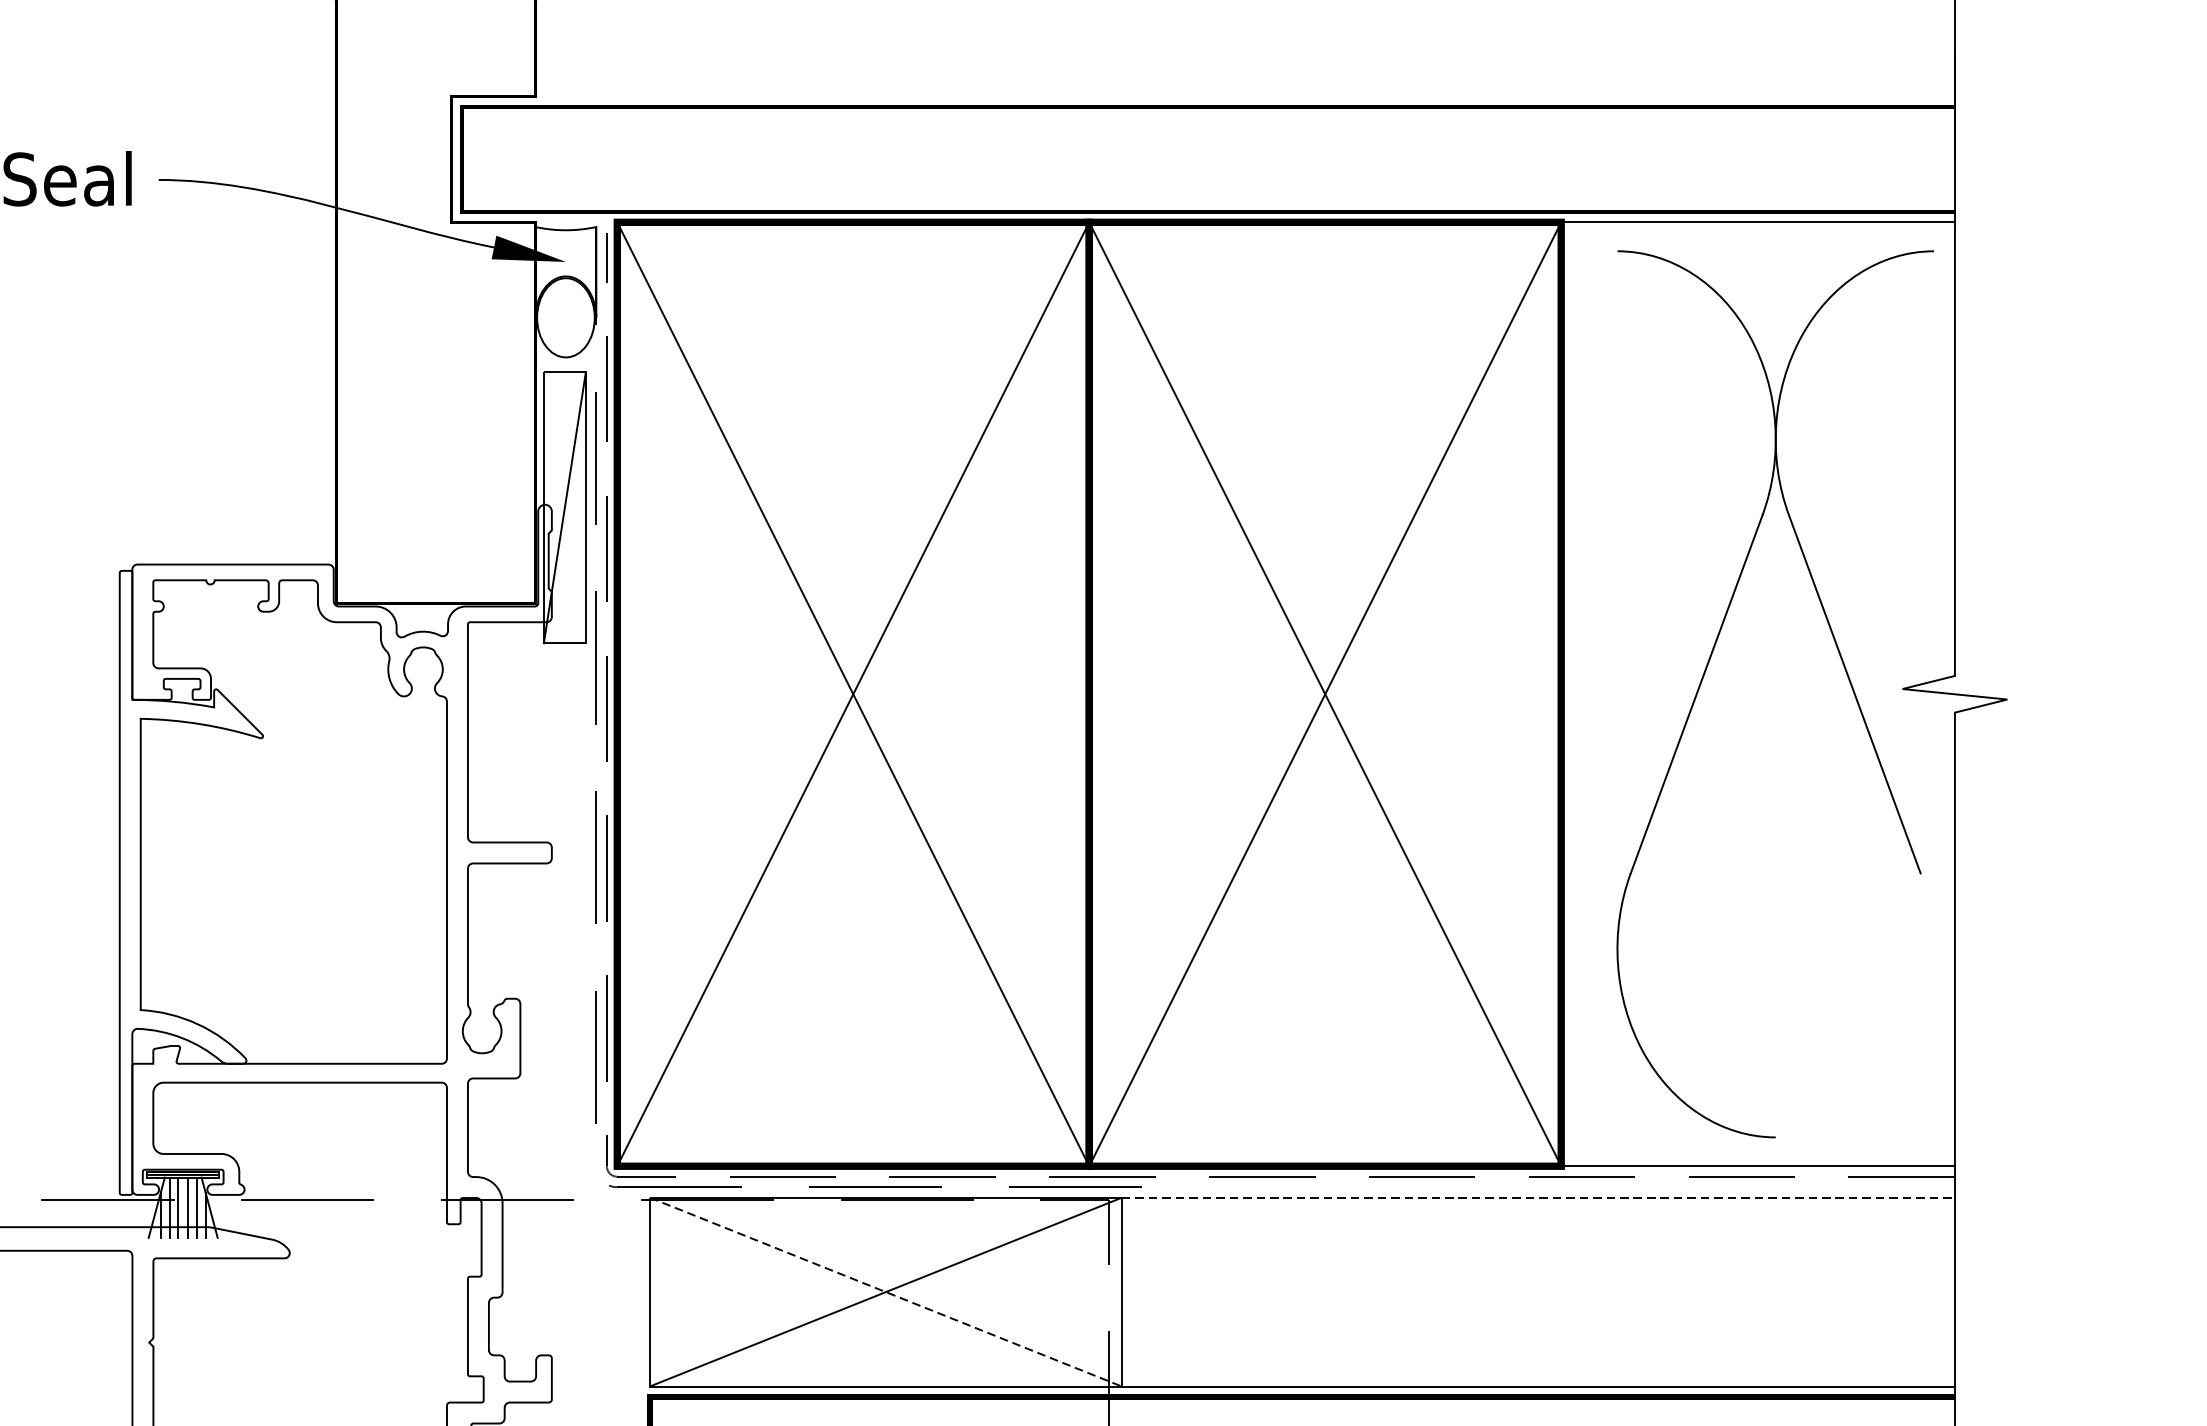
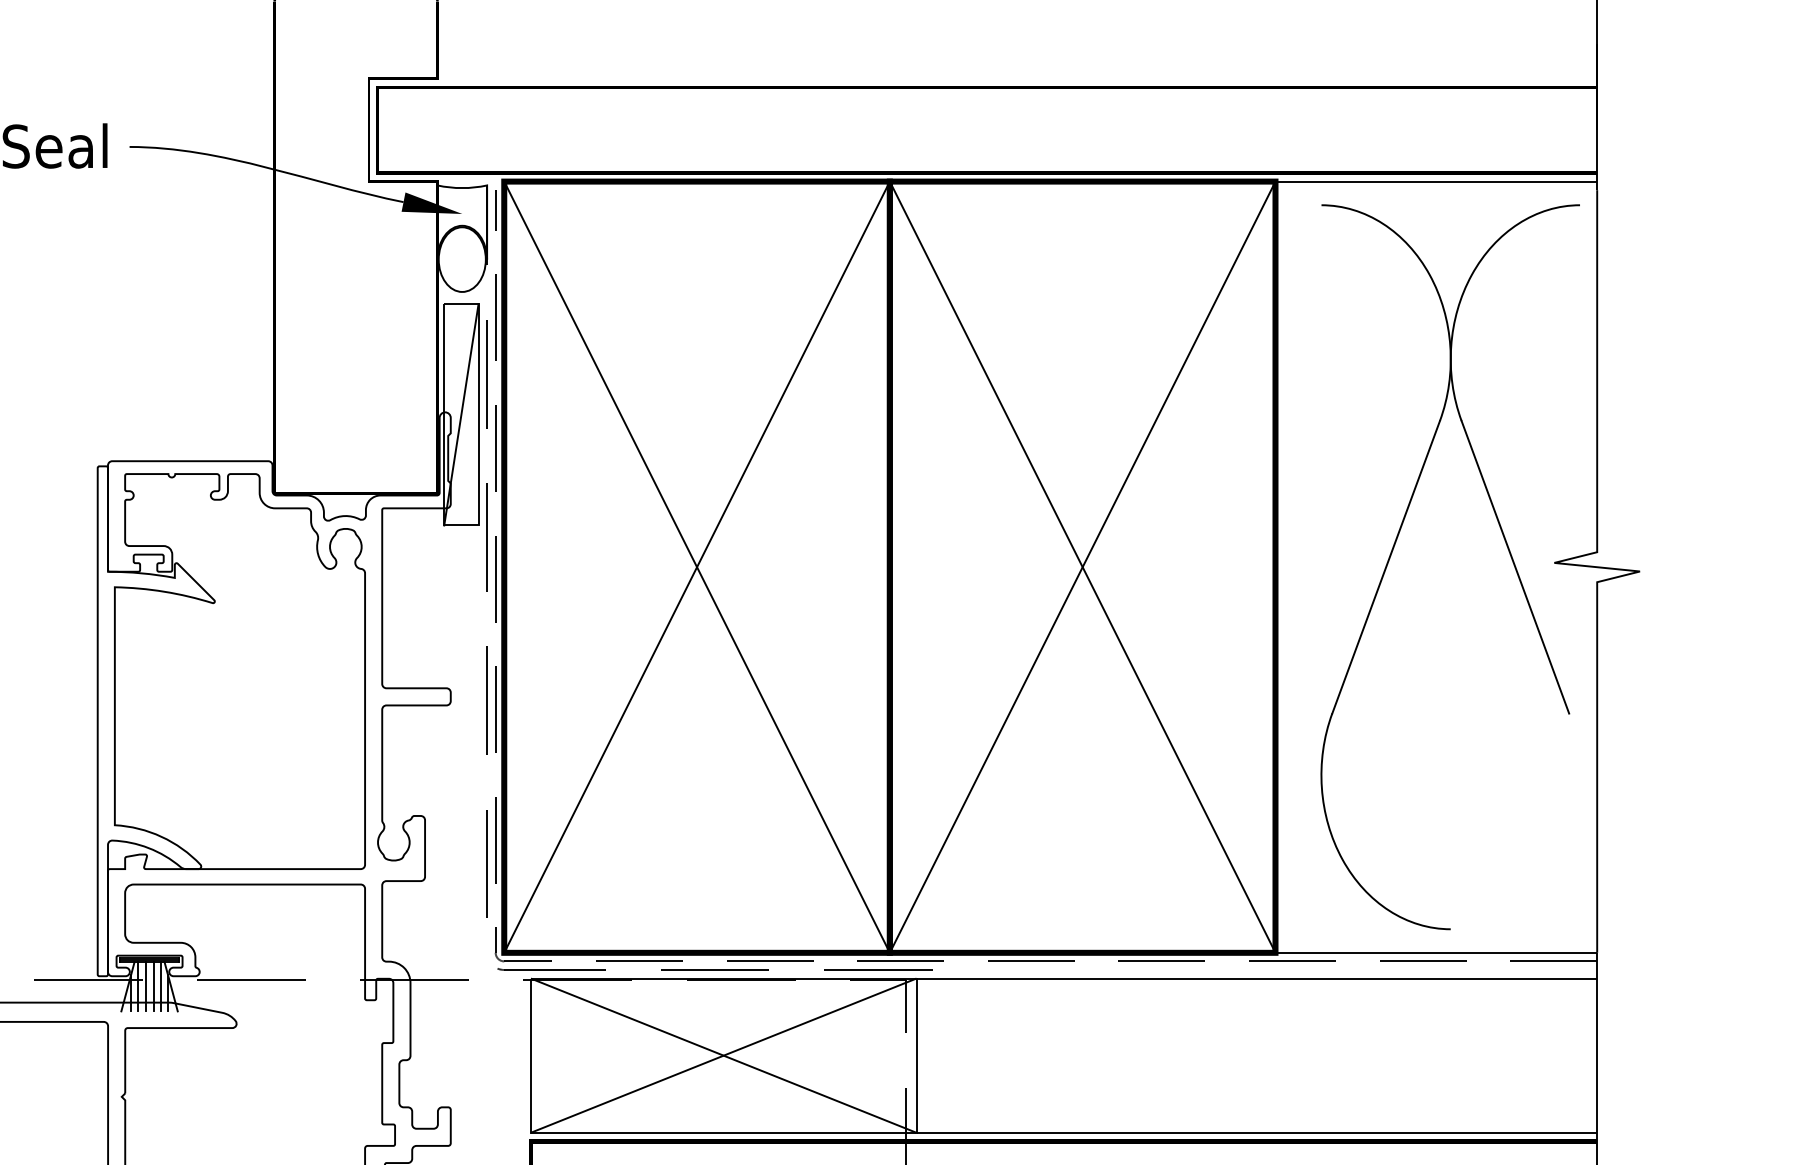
line: (1539, 1197) -> (1257, 978), dashed -> solid
line: (885, 1291) -> (723, 1055), dashed -> solid

